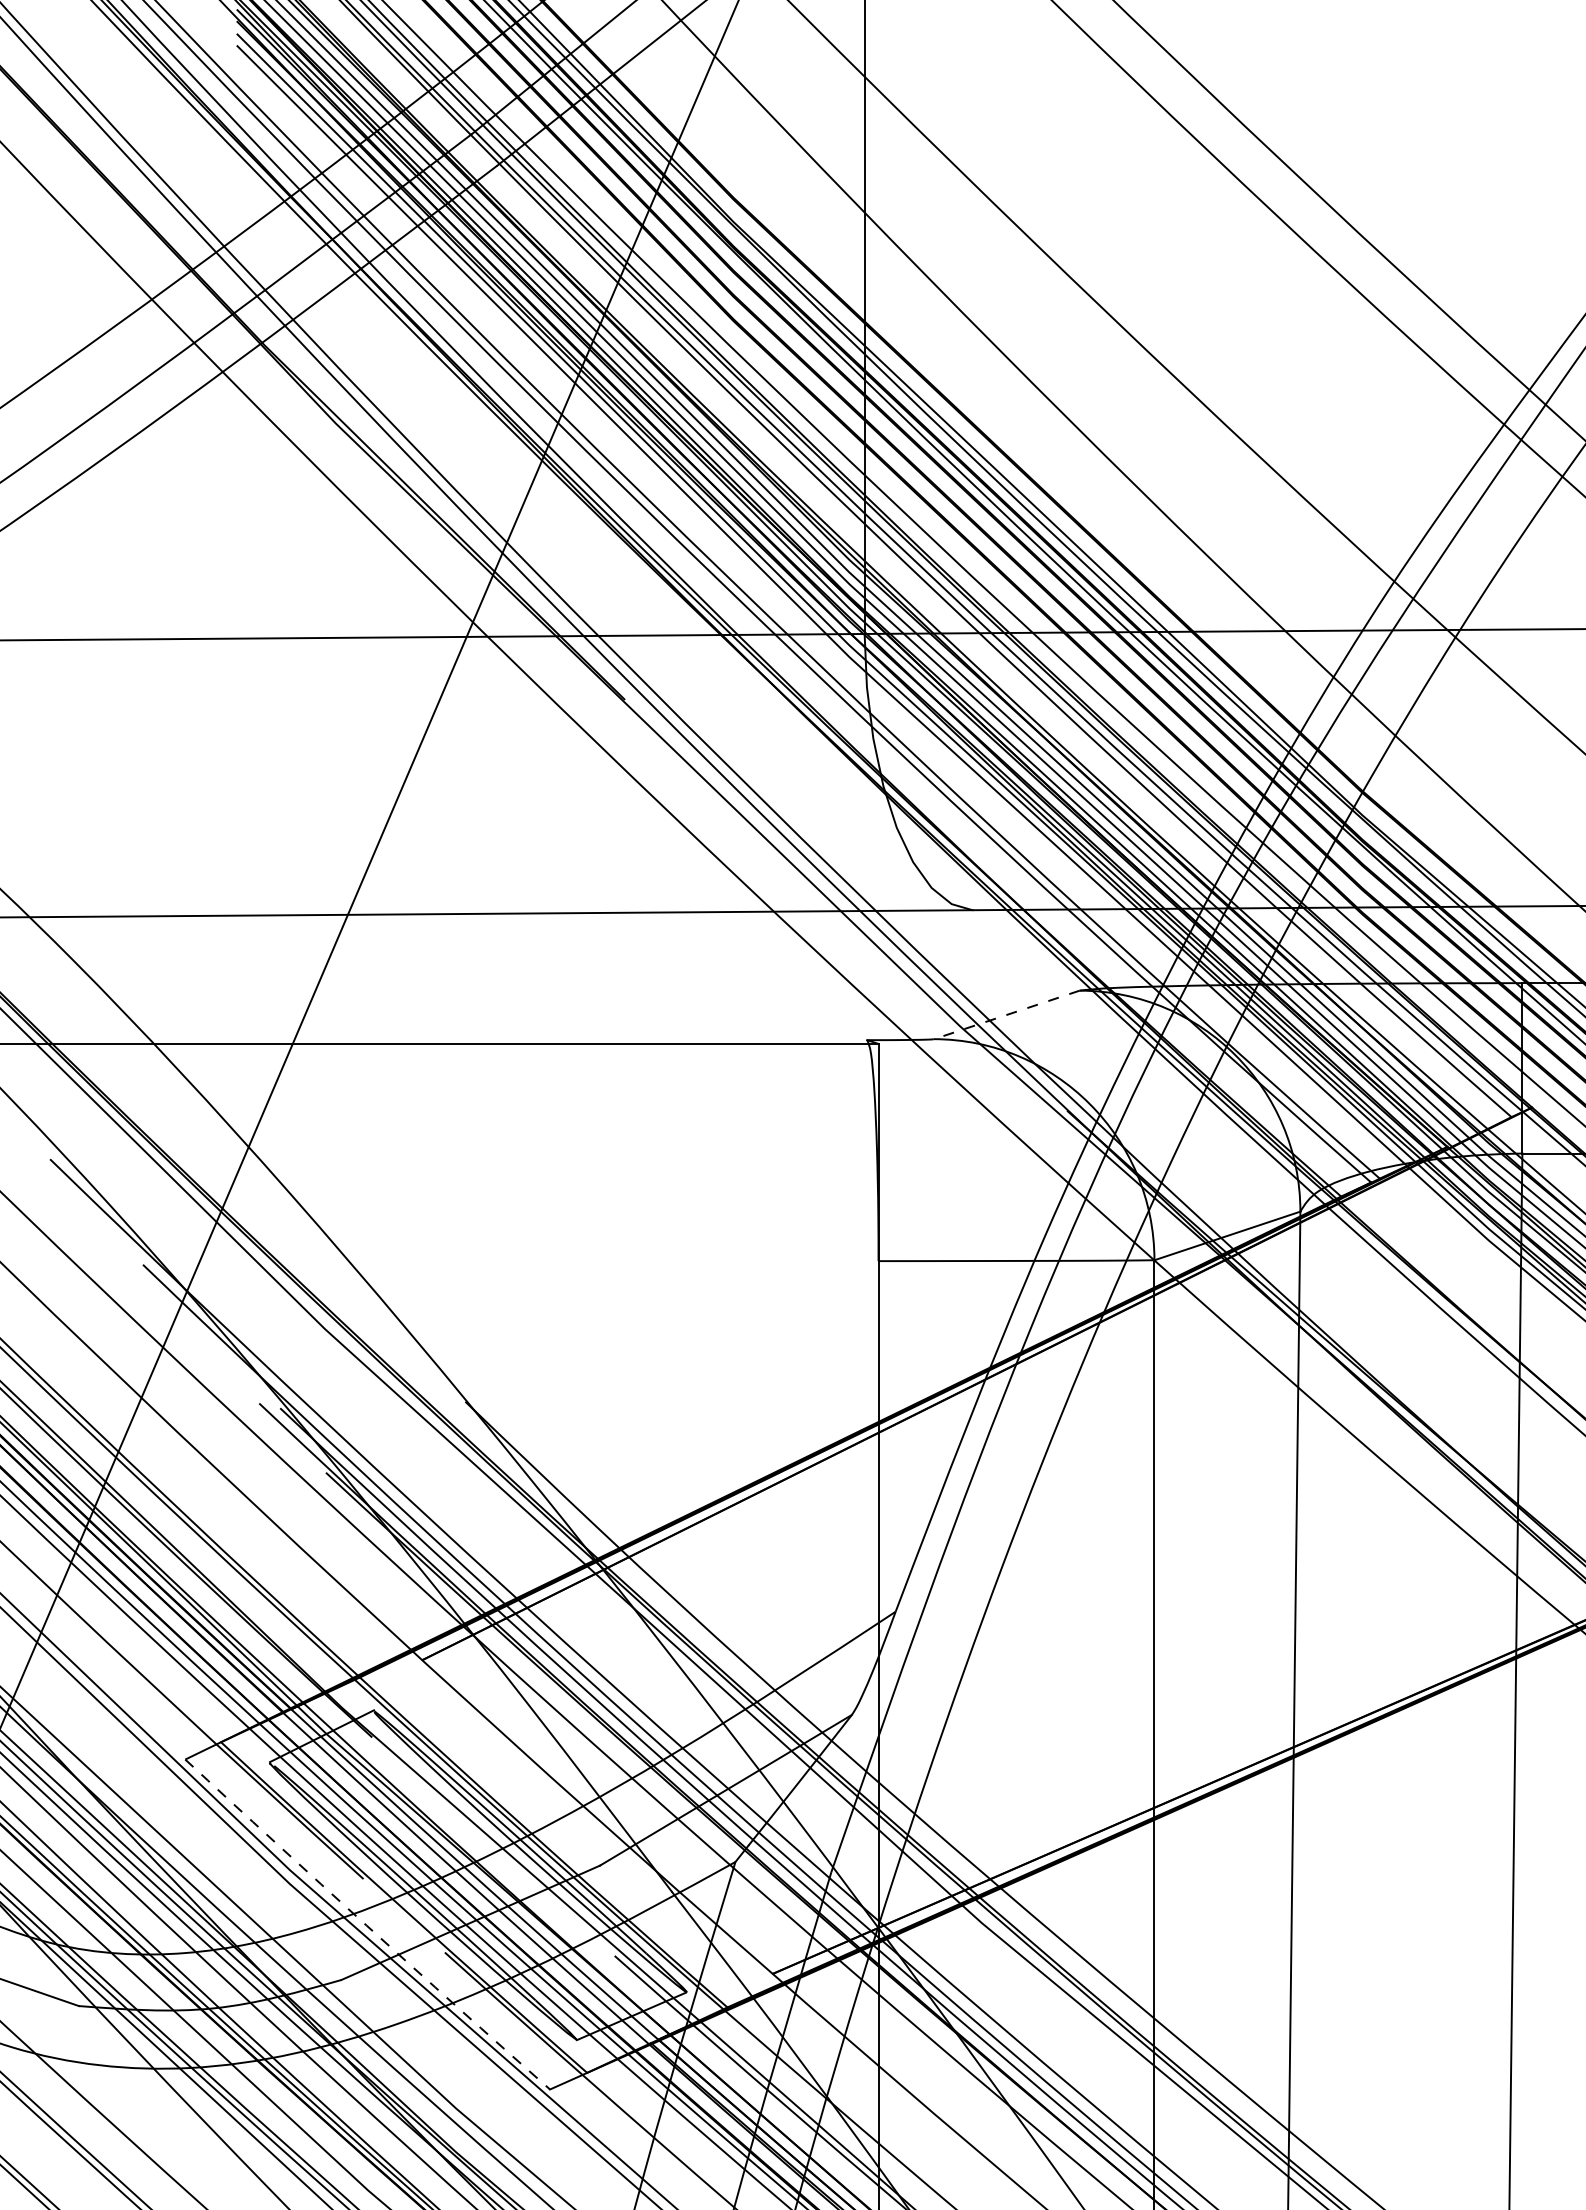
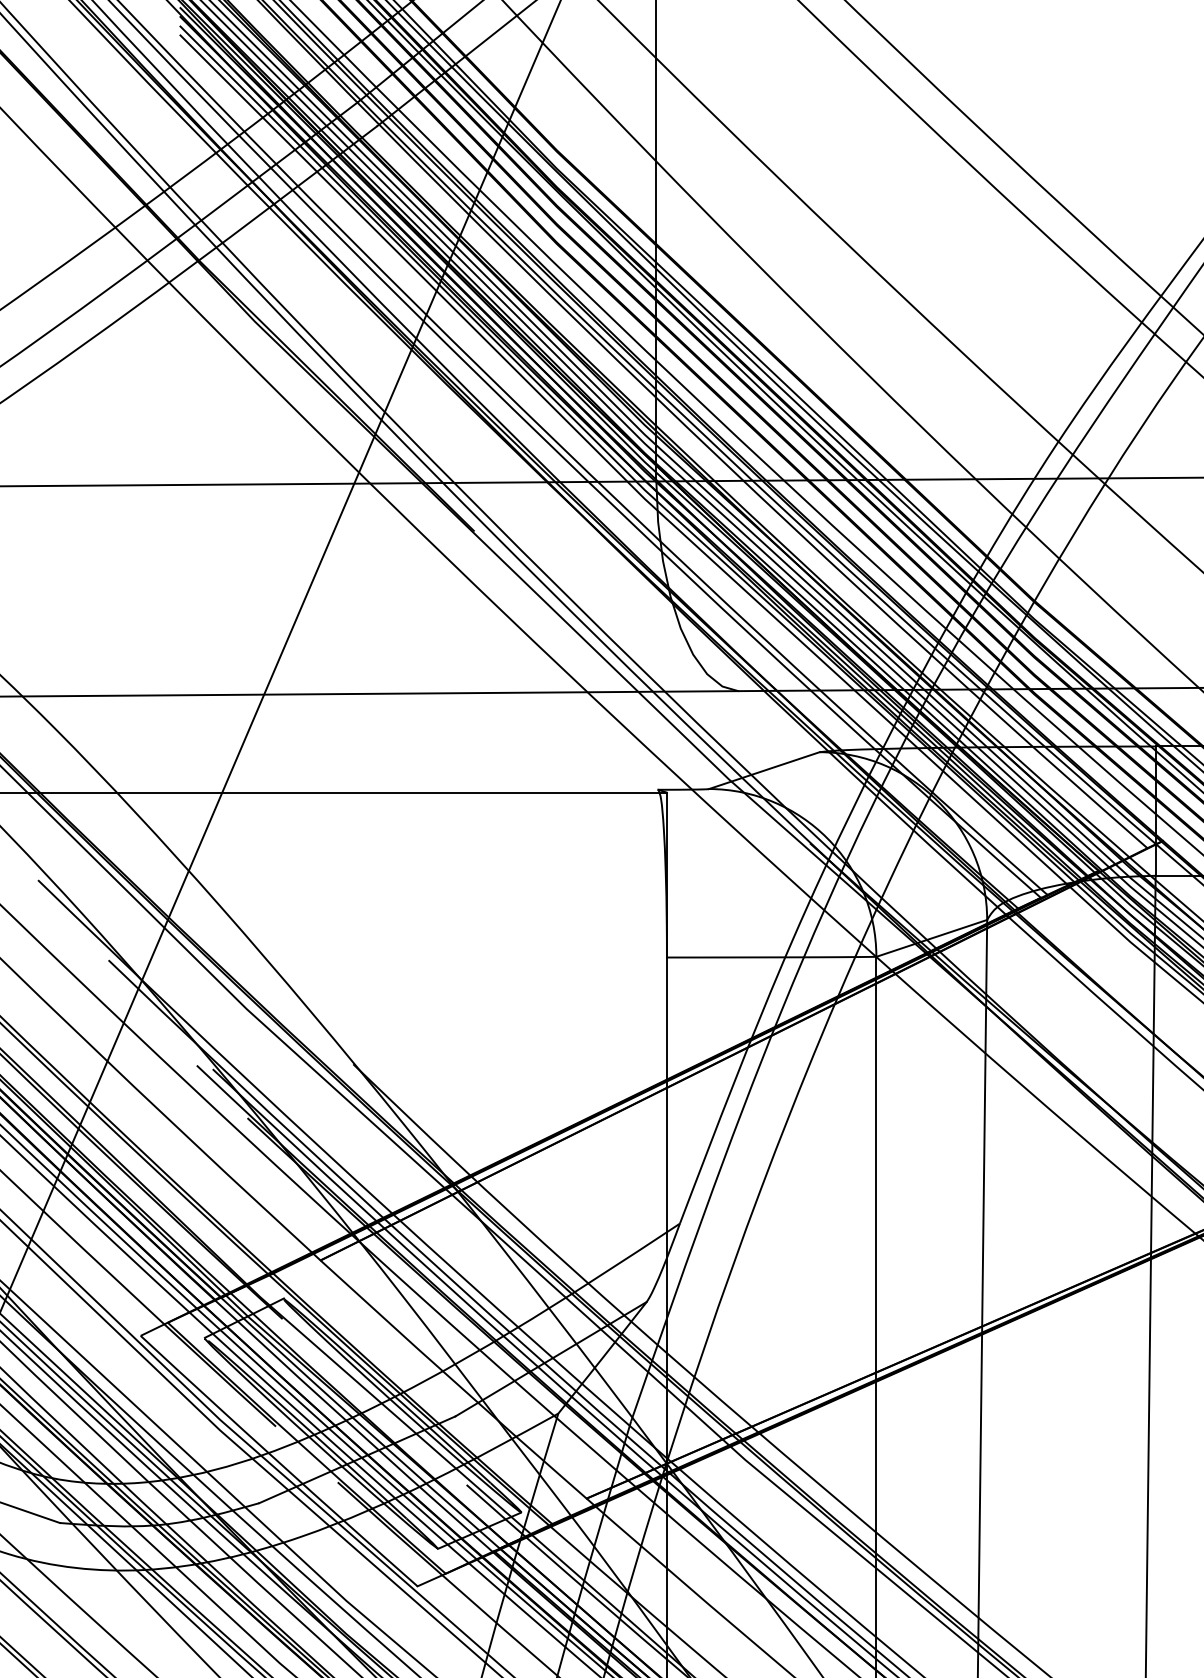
line: (1006, 1014) -> (764, 770), dashed -> solid
arc: (366, 1925) -> (278, 1461), dashed -> solid

